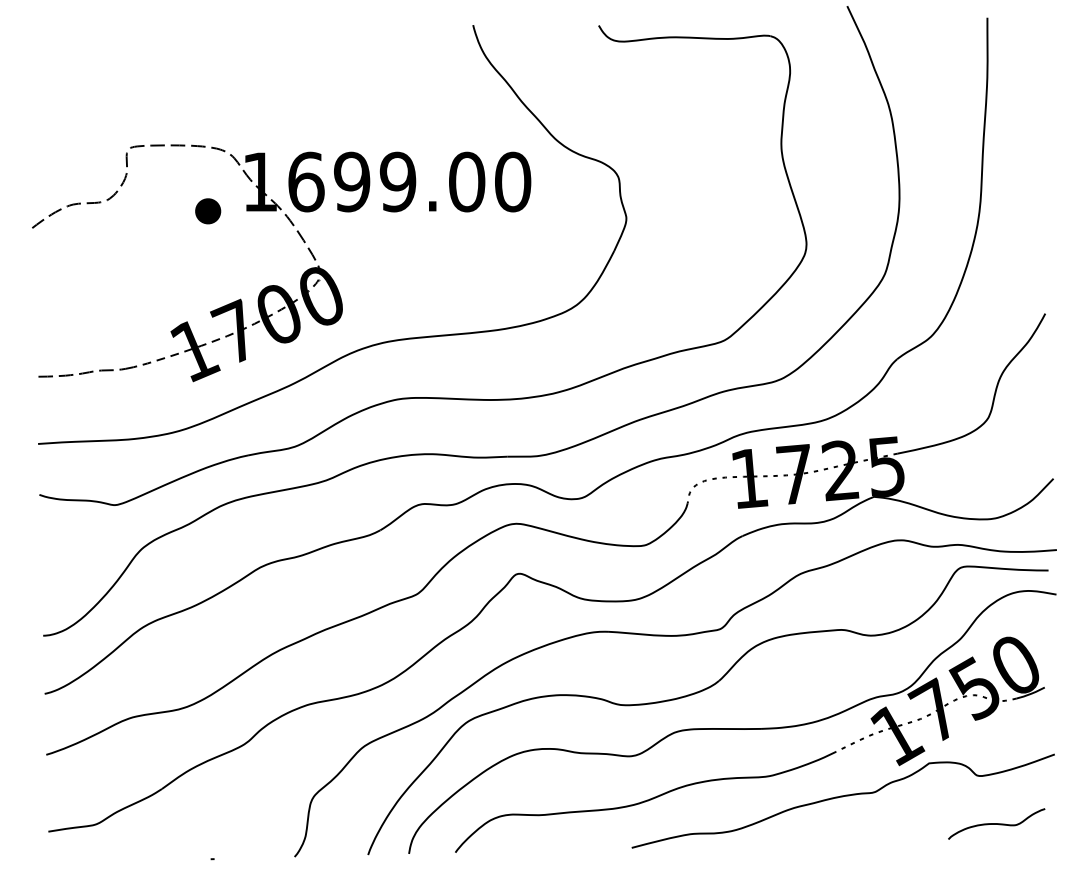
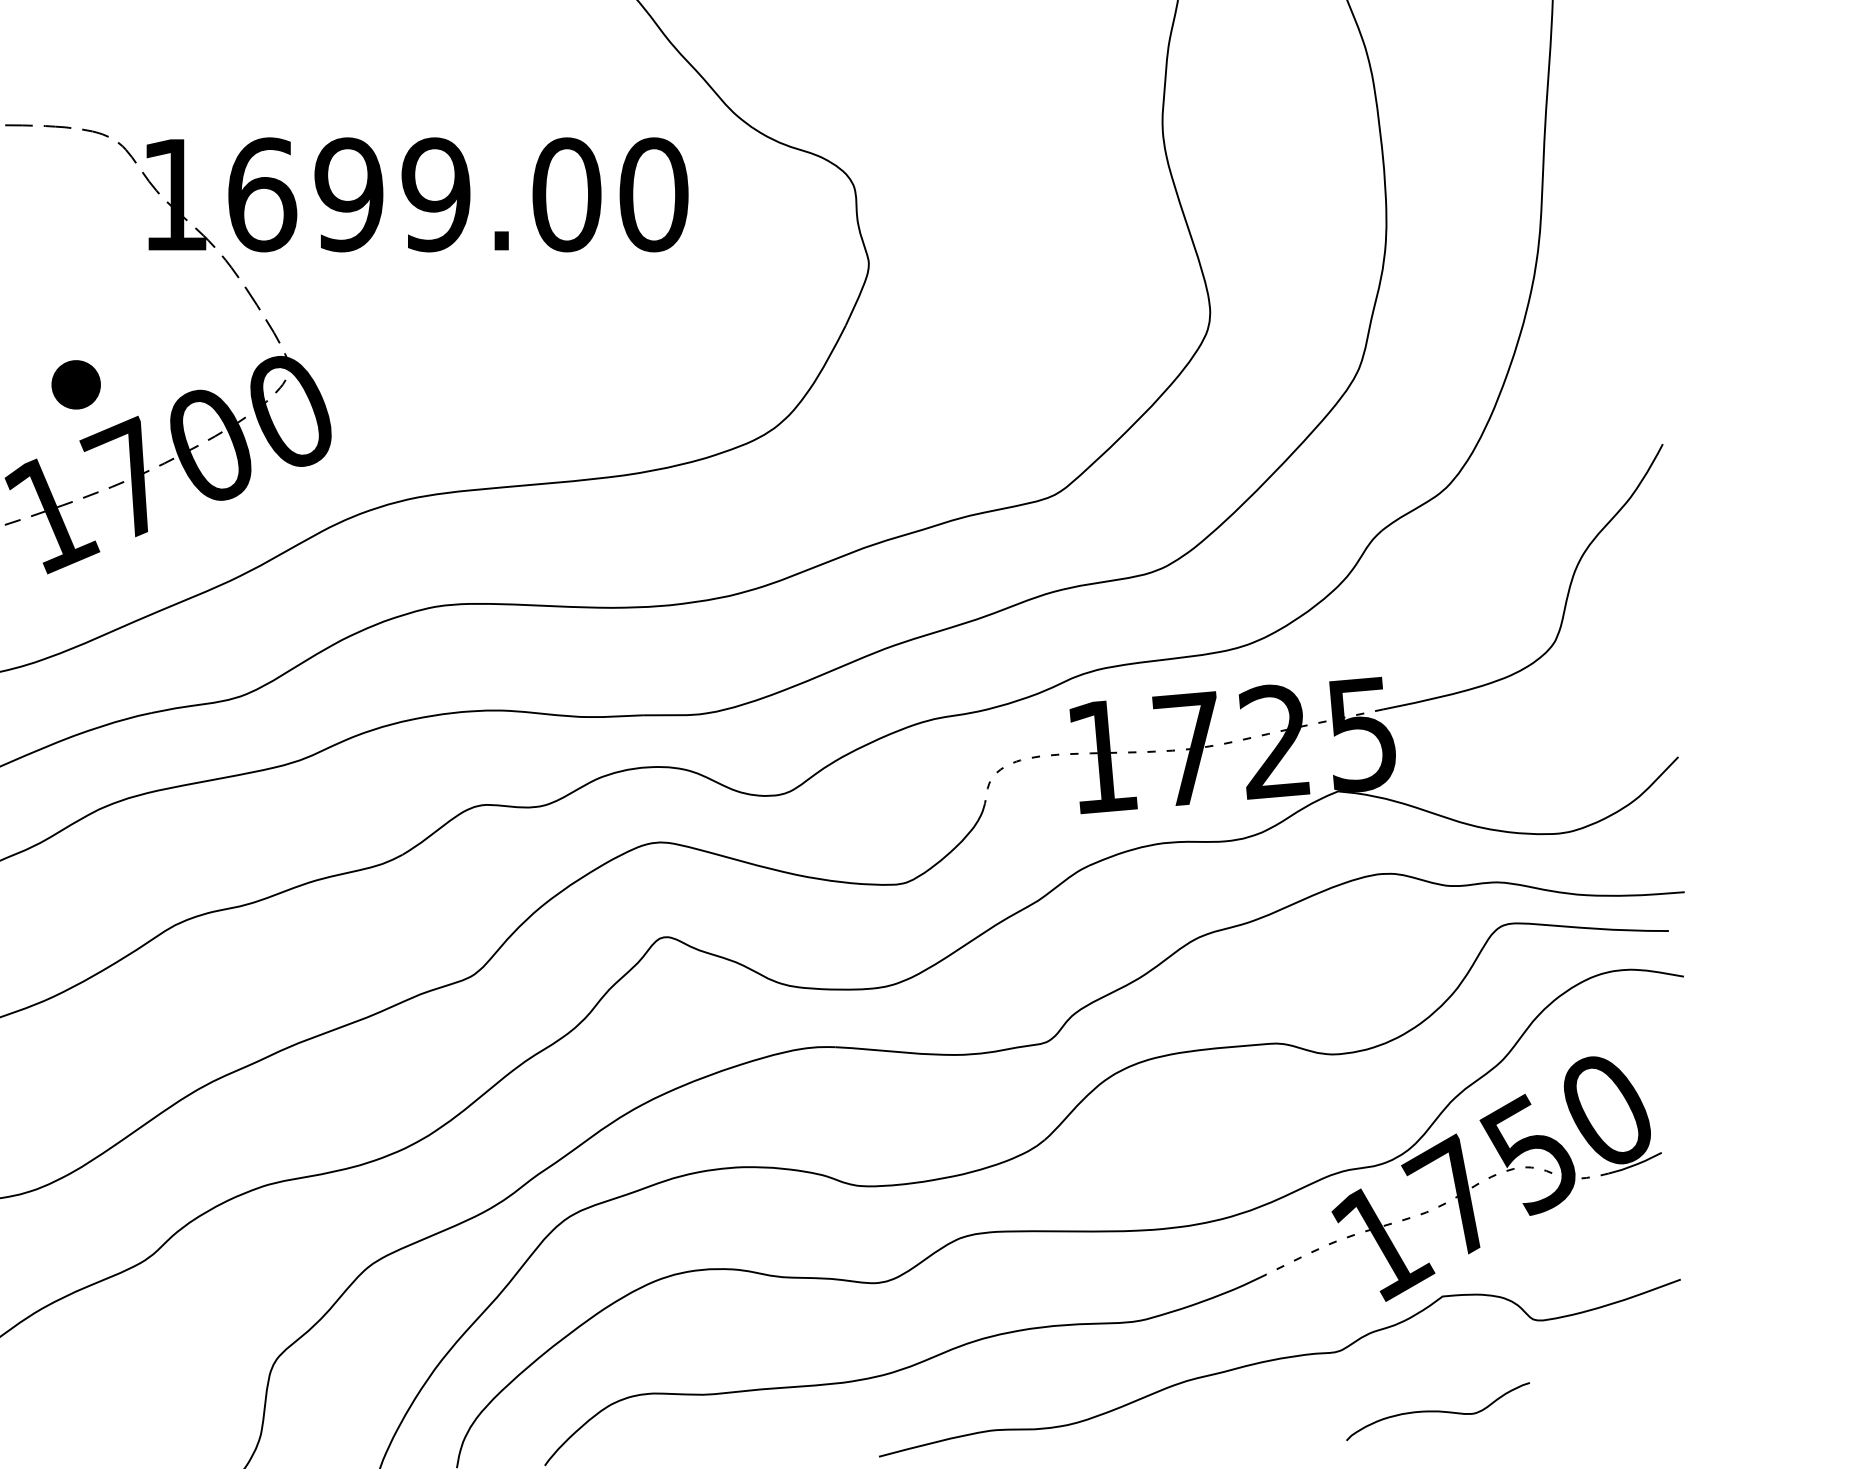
part: (208, 211) -> (76, 385), moved
curve: (996, 823) -> (1437, 1410), moved

